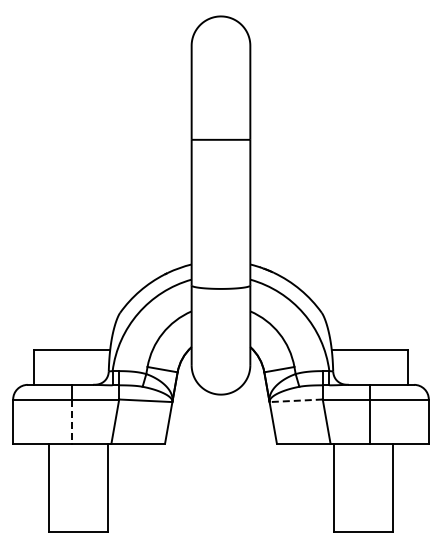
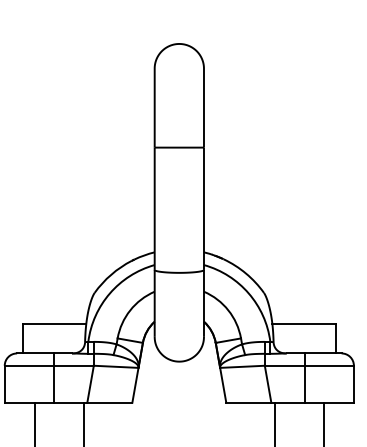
line: (296, 400) -> (242, 366), dashed -> solid
line: (71, 422) -> (53, 385), dashed -> solid

